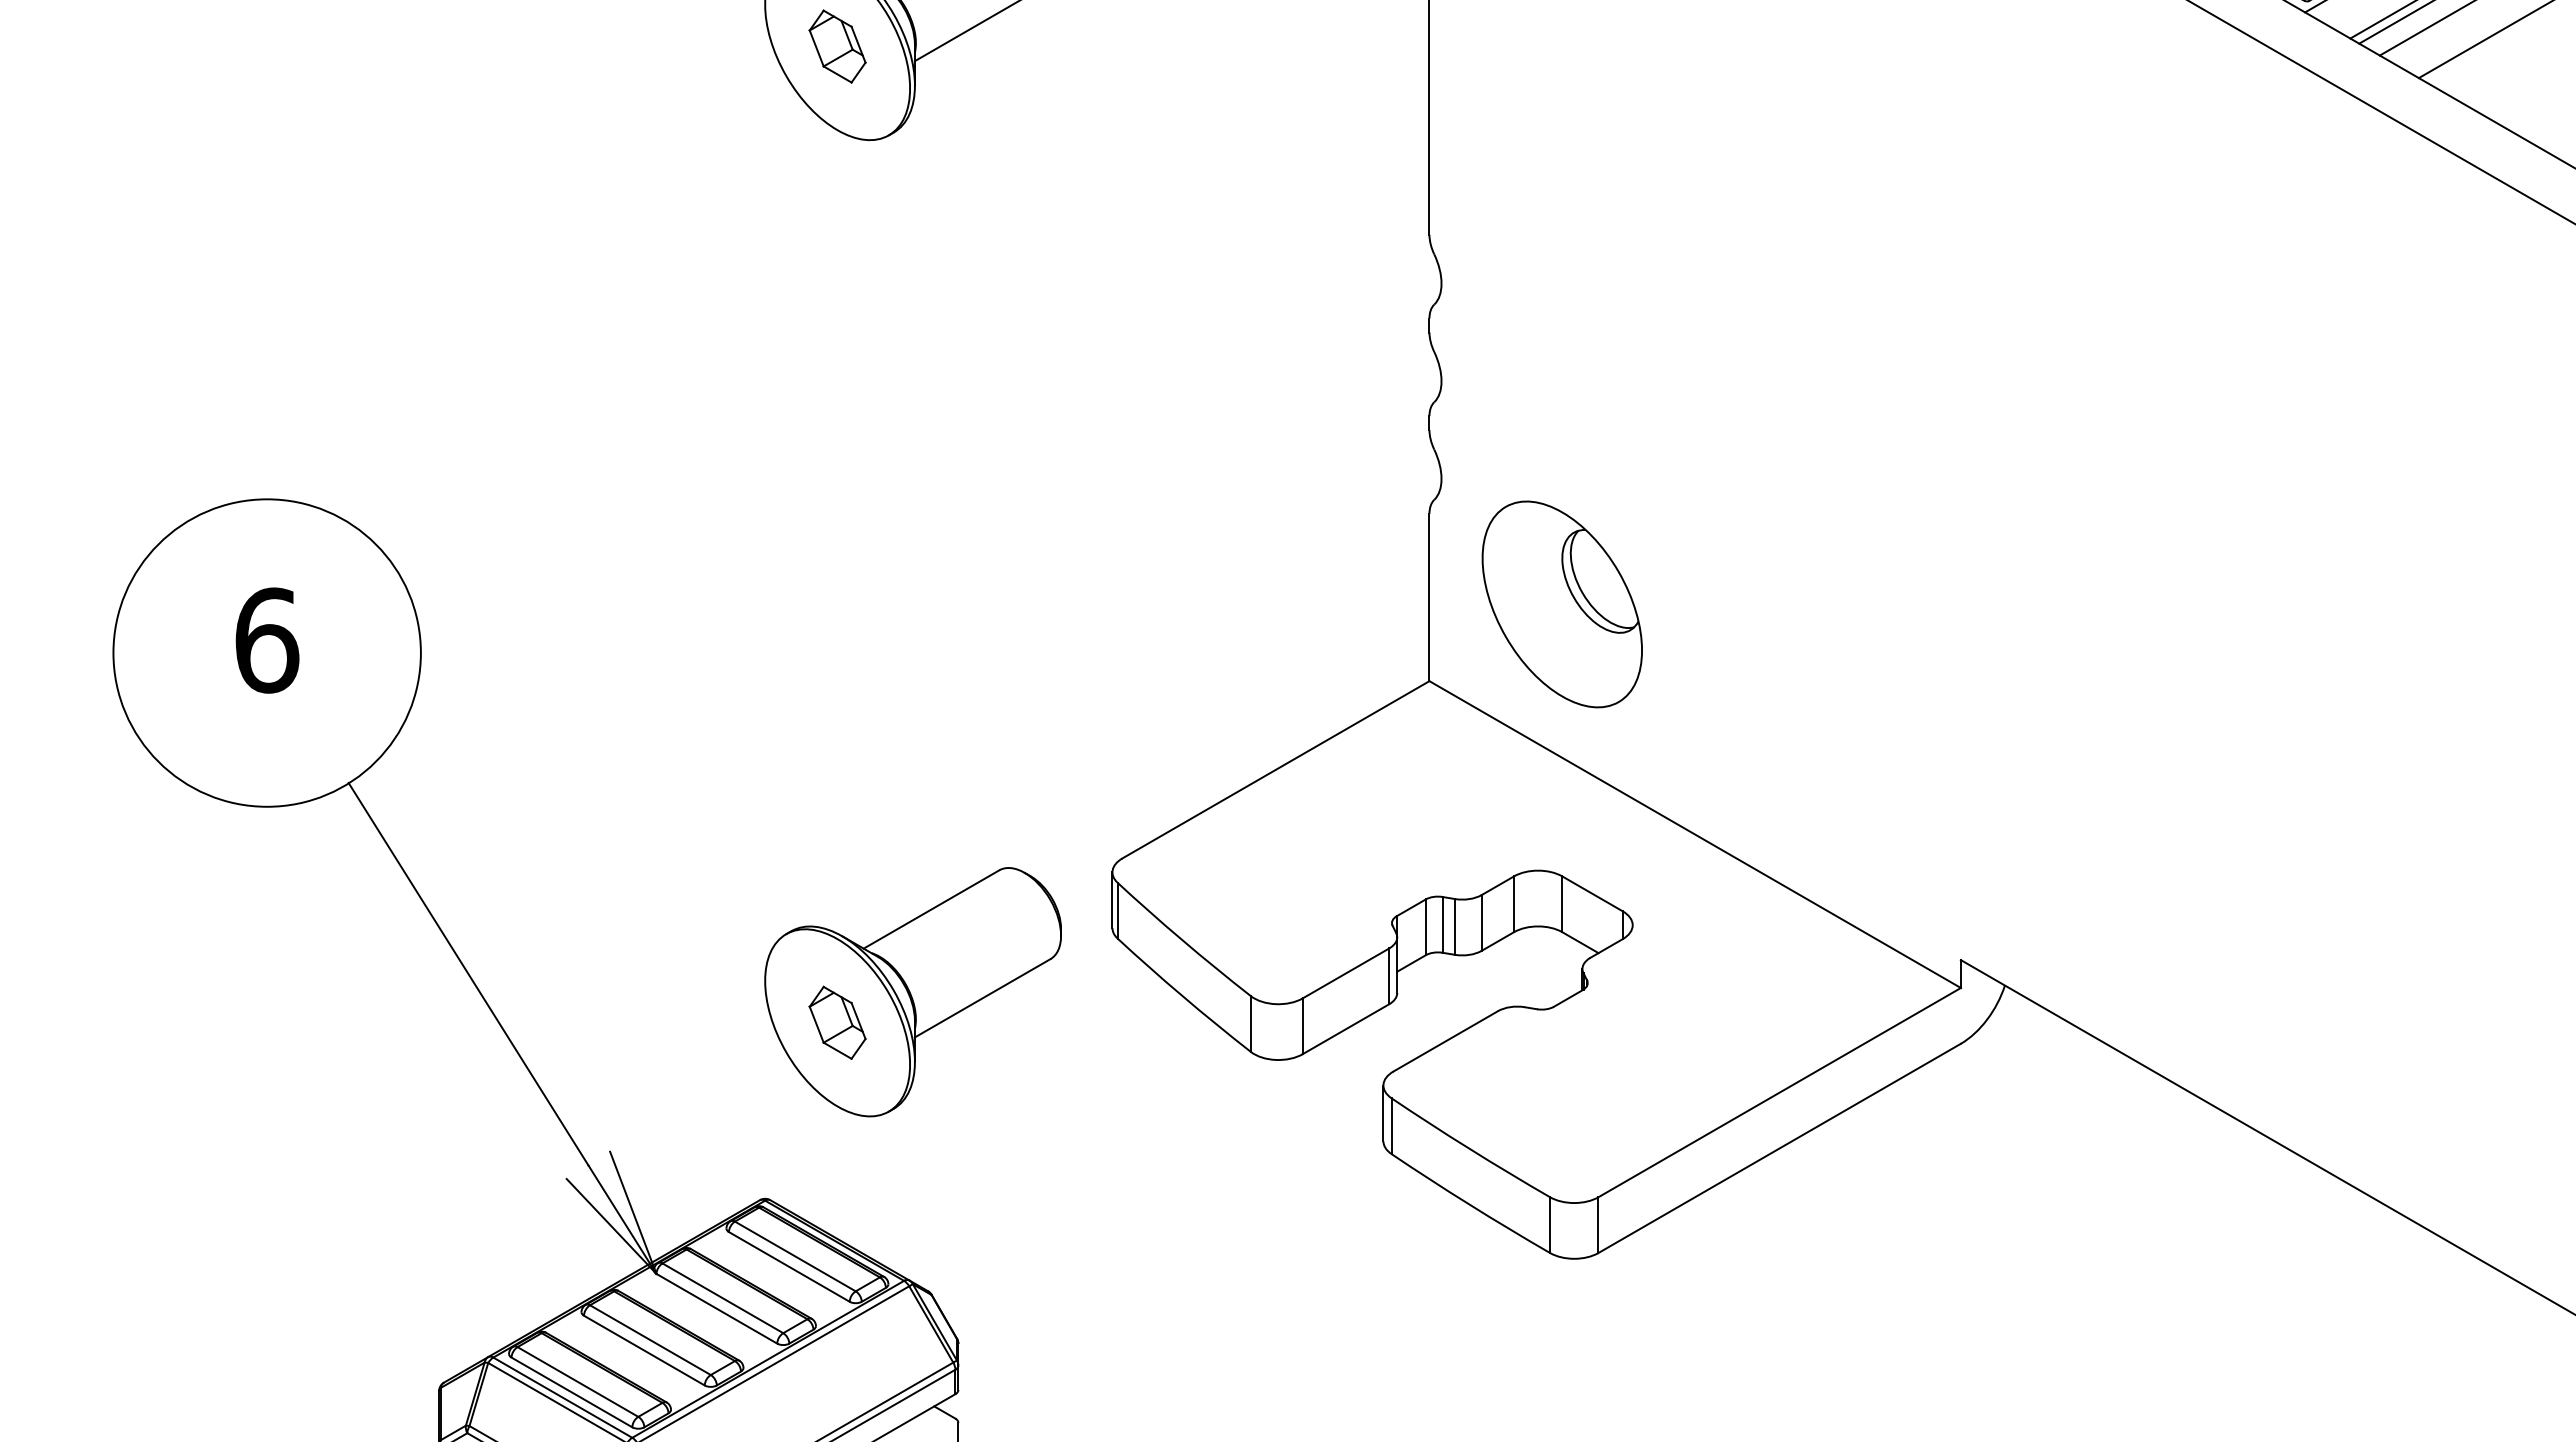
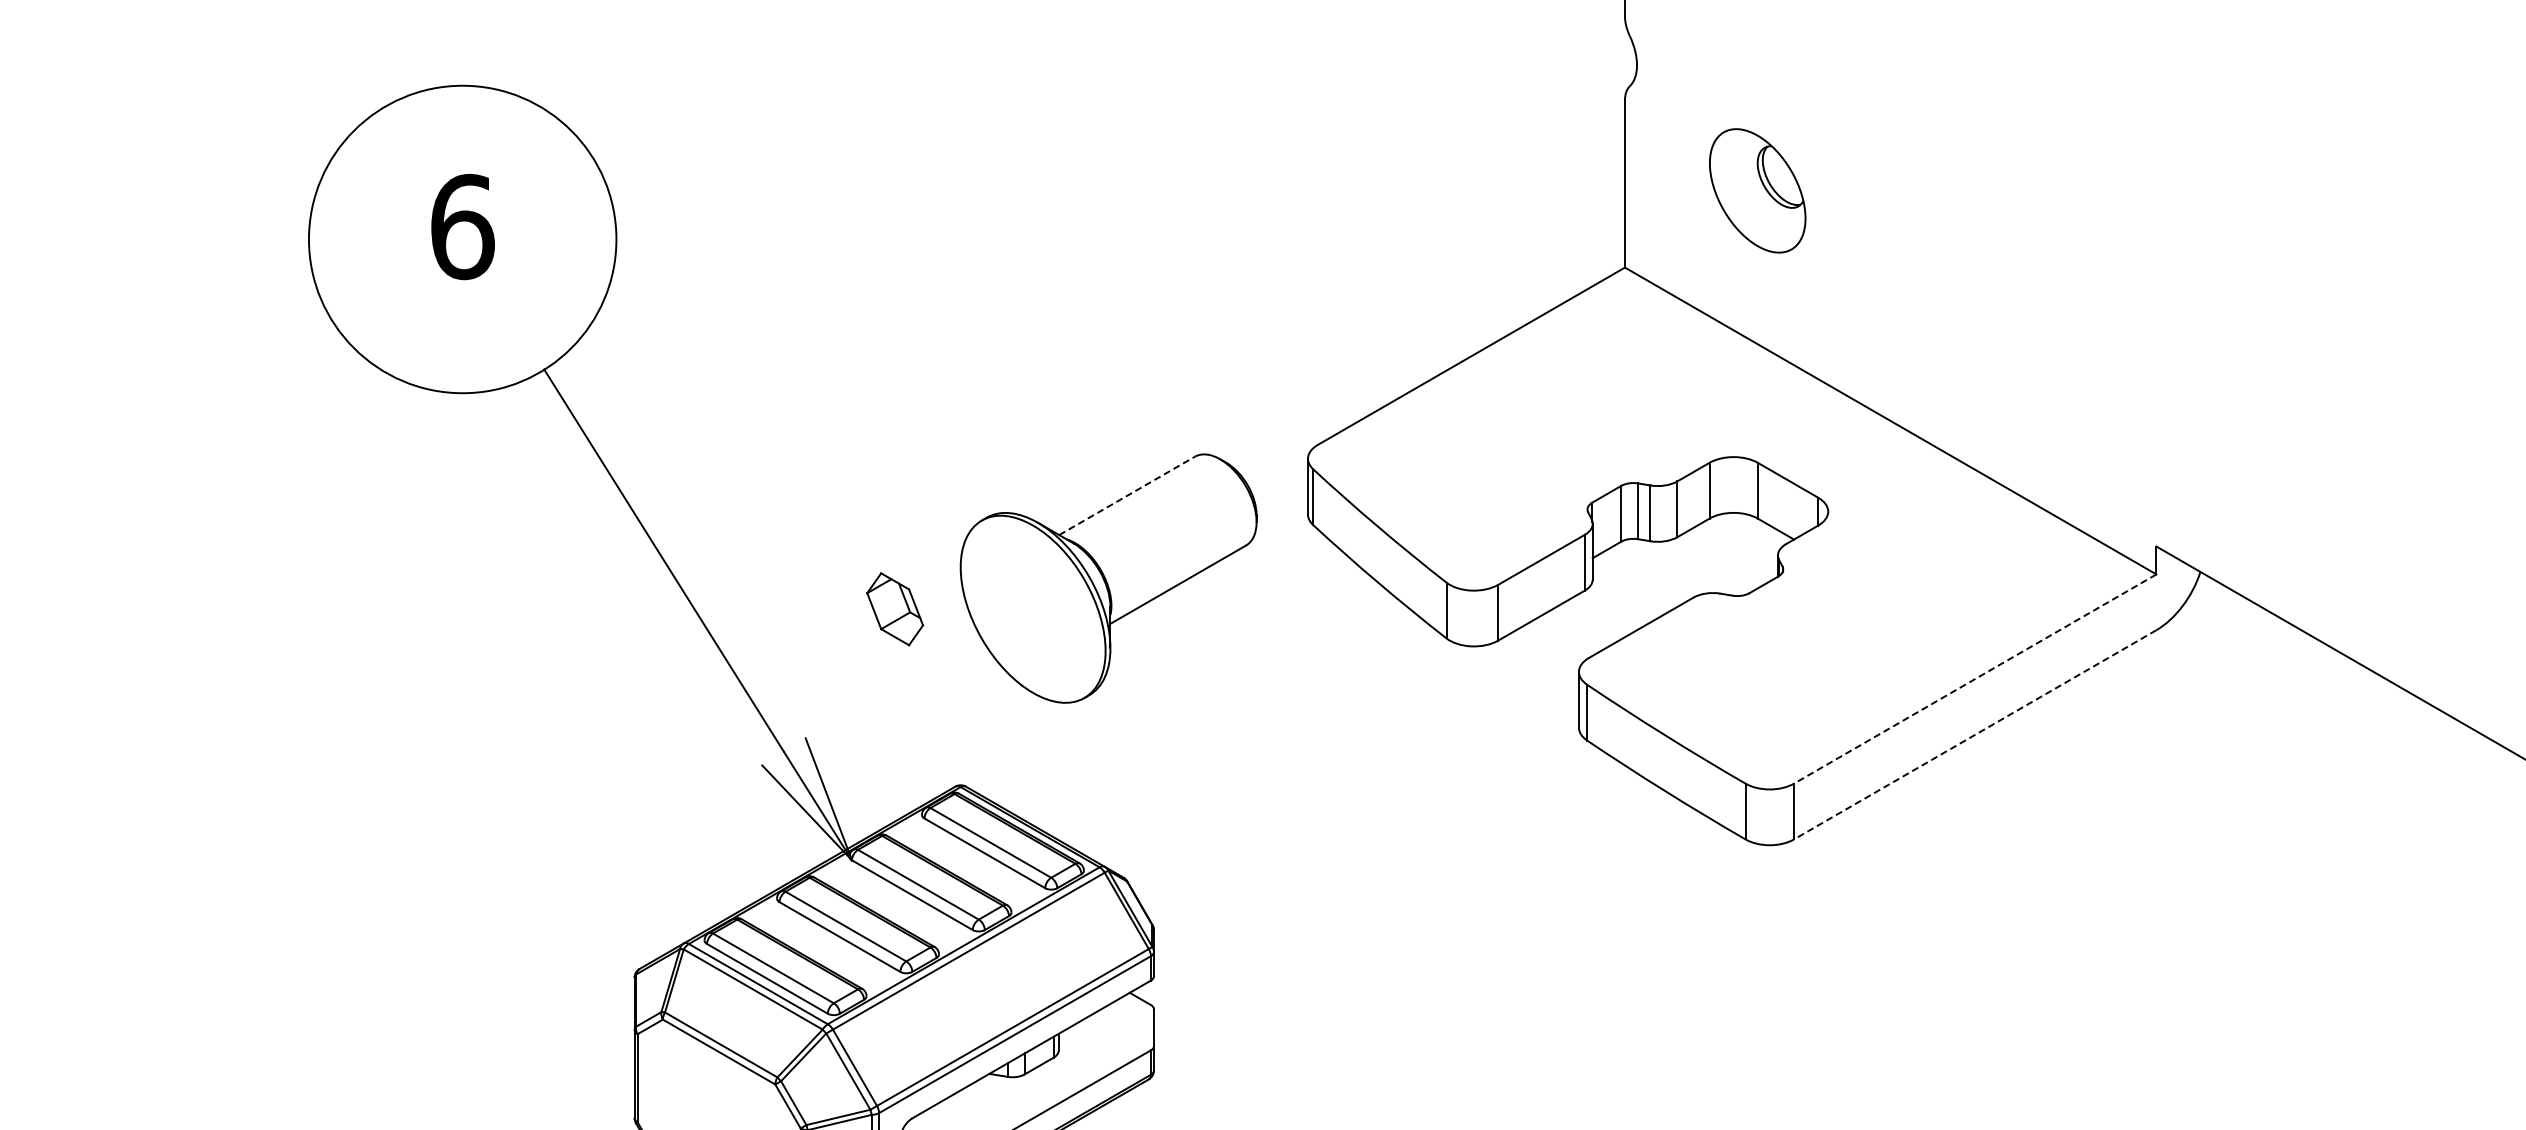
part: (1561, 604) -> (1757, 190), size x0.6
line: (931, 909) -> (1127, 495), solid -> dashed
part: (837, 1022) -> (895, 608), moved
line: (1779, 1092) -> (1975, 678), solid -> dashed
line: (1779, 1148) -> (1975, 734), solid -> dashed

